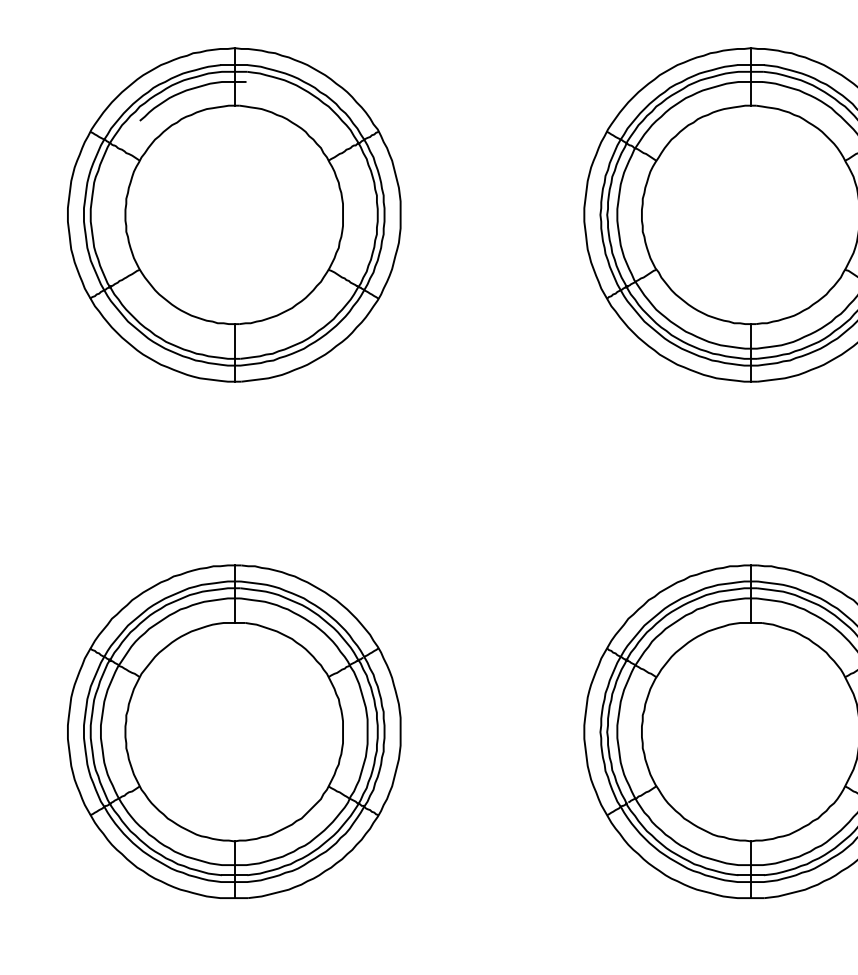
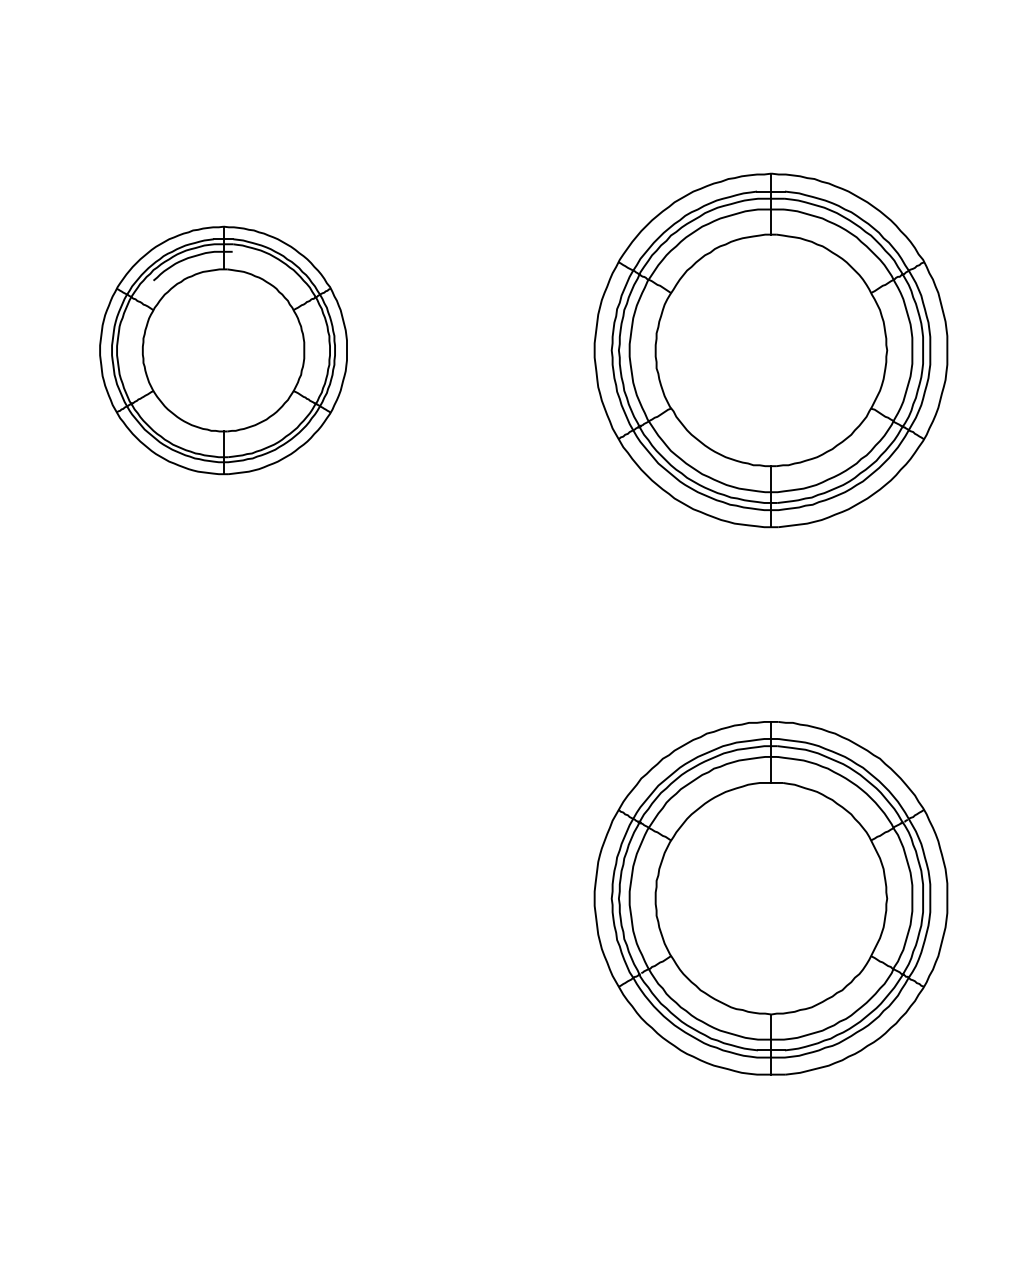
part: (234, 214) -> (223, 350), size x0.7
part: (234, 731) -> (223, 898), removed

